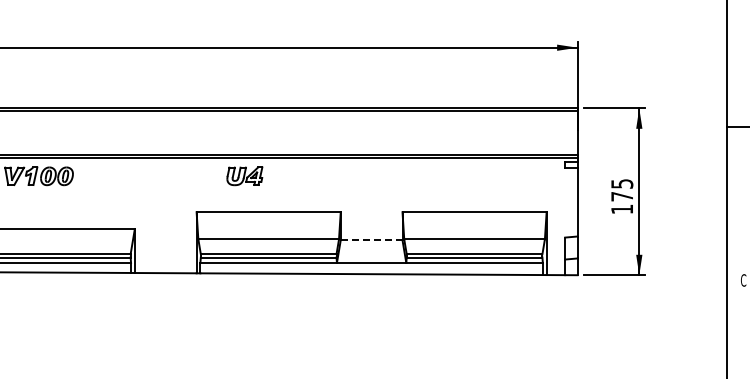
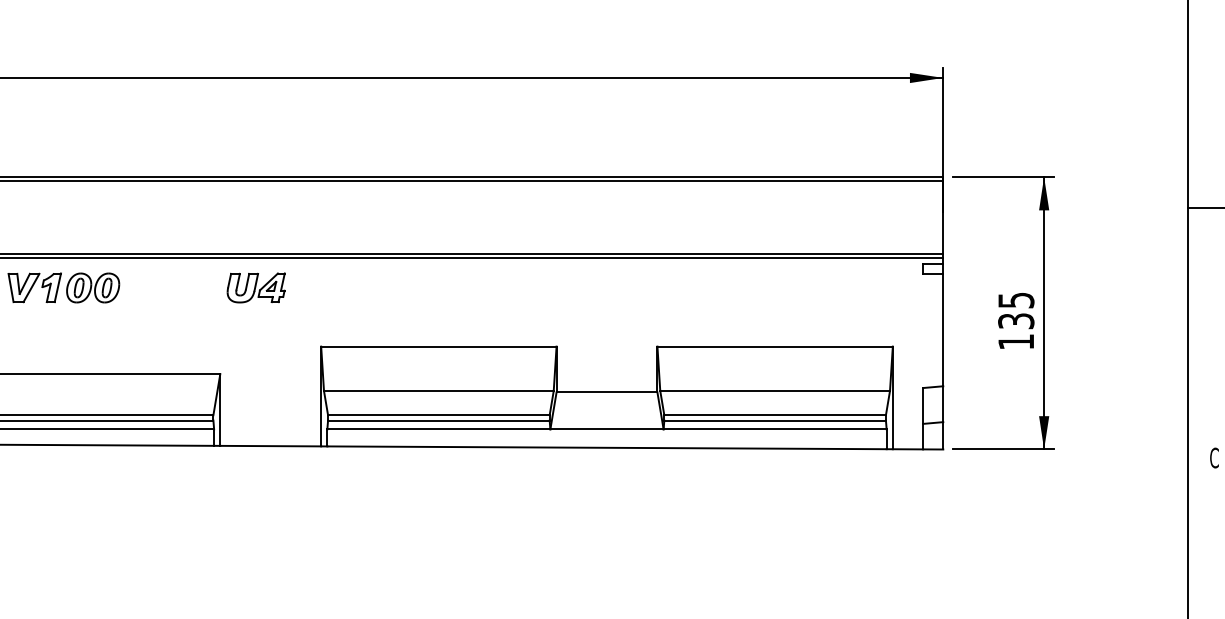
part: (244, 176) -> (255, 288), moved
text: (622, 196) -> (1016, 320), 175 -> 135
line: (371, 240) -> (606, 392), dashed -> solid

